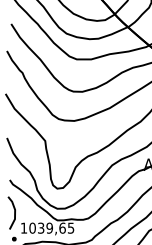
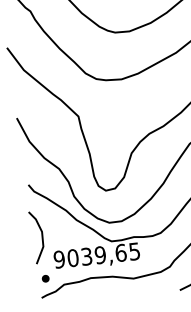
text: (23, 227) -> (58, 258), 1039,65 -> 9039,65

